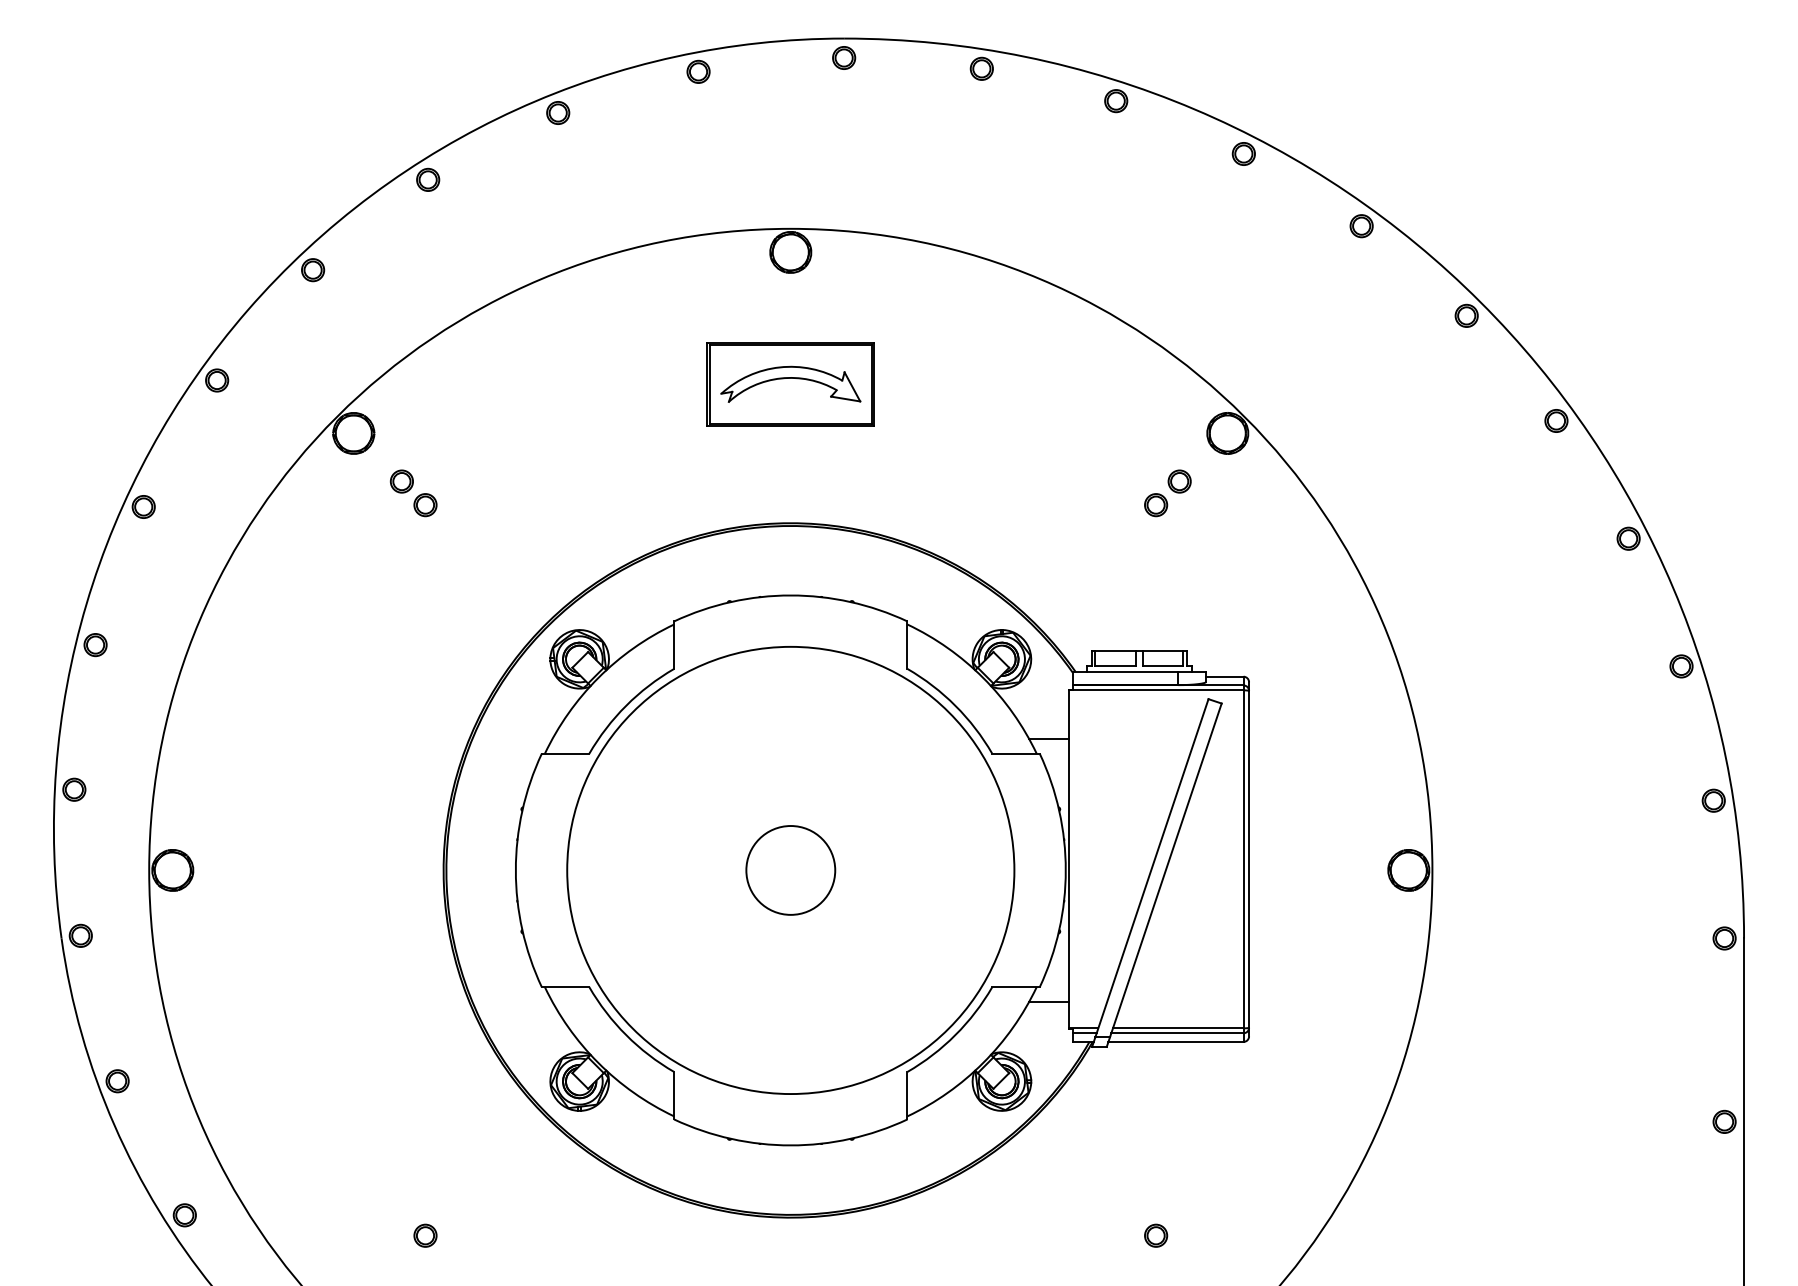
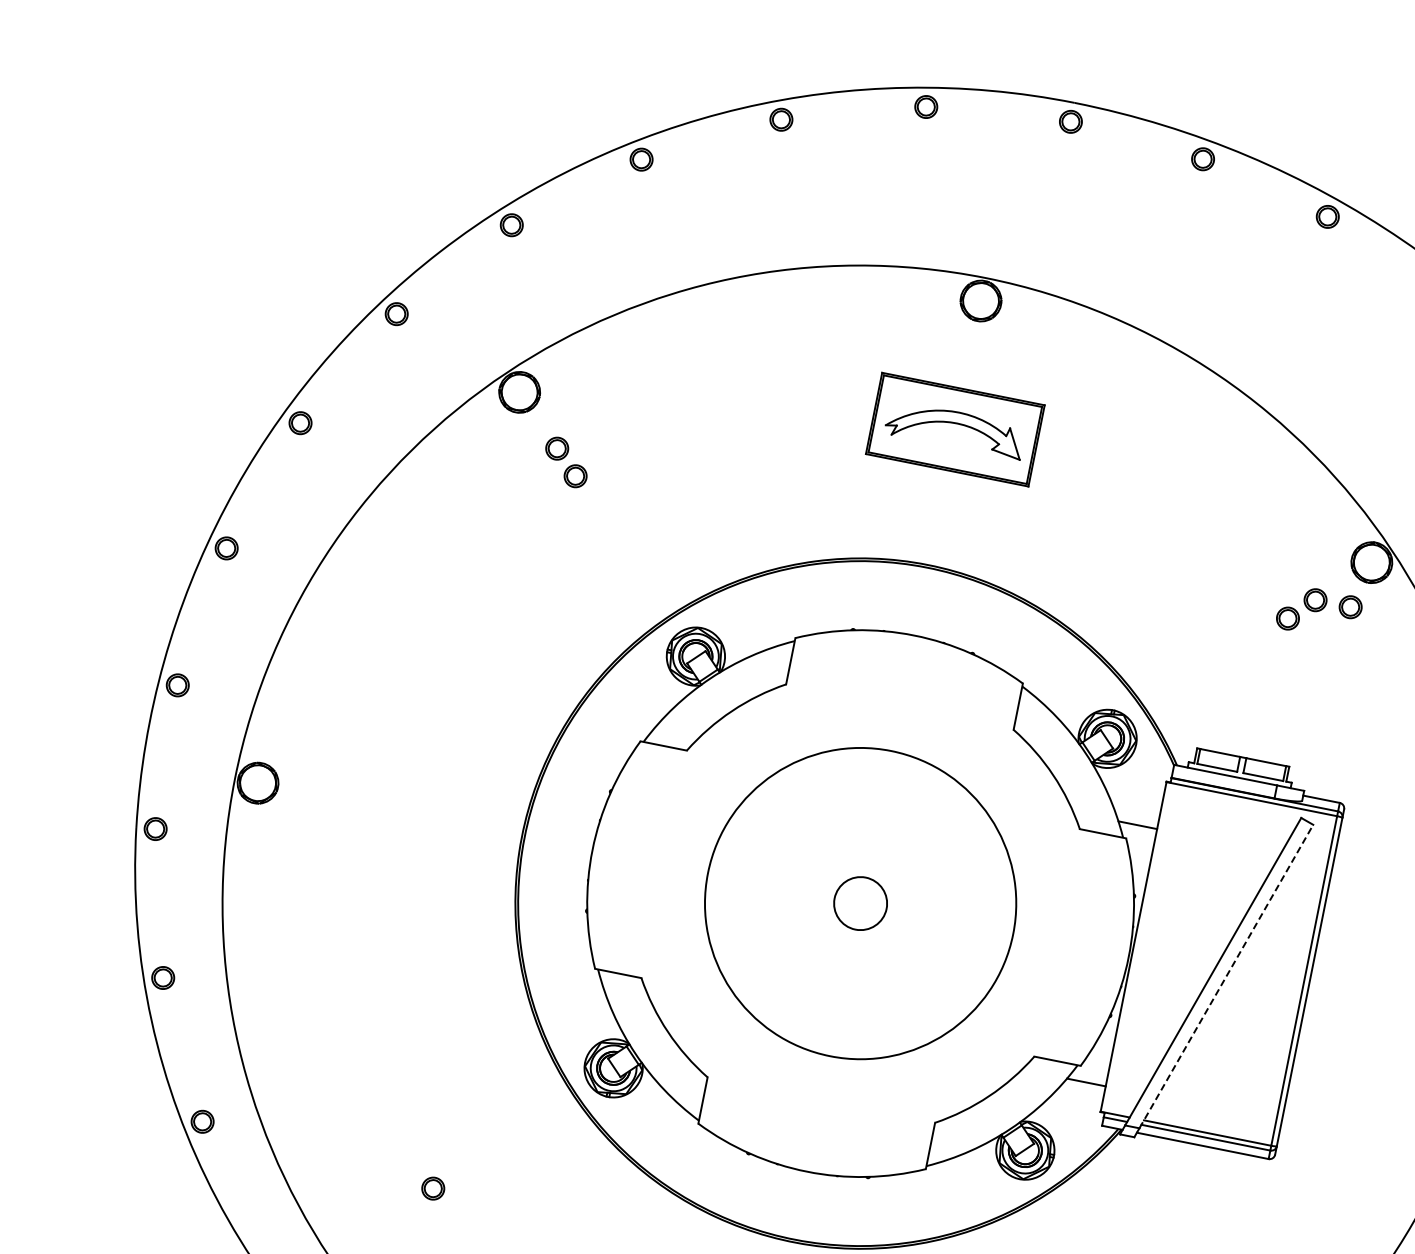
part: (1215, 481) -> (1350, 607), added
circle: (790, 870) -> (860, 903), size x0.6
circle: (790, 870) -> (860, 903), size x0.7
line: (1165, 870) -> (1225, 976), solid -> dashed

